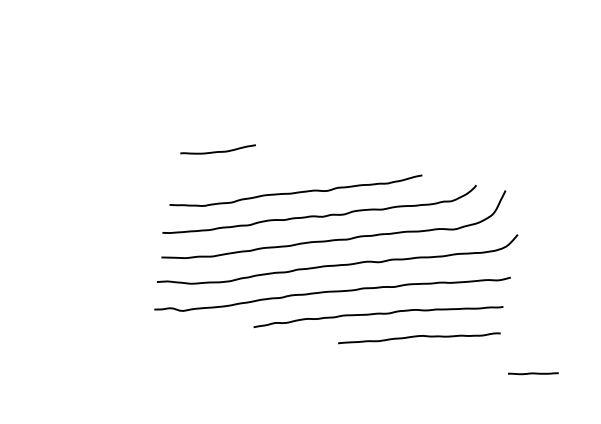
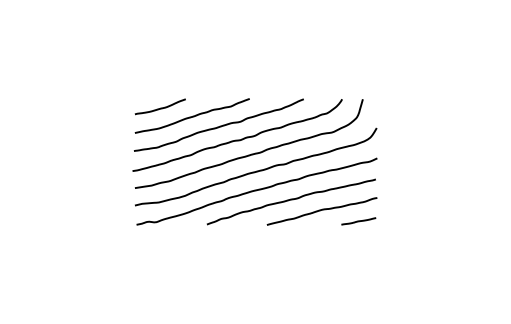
curve: (261, 169) -> (192, 115), added
line: (532, 373) -> (358, 221), moved

